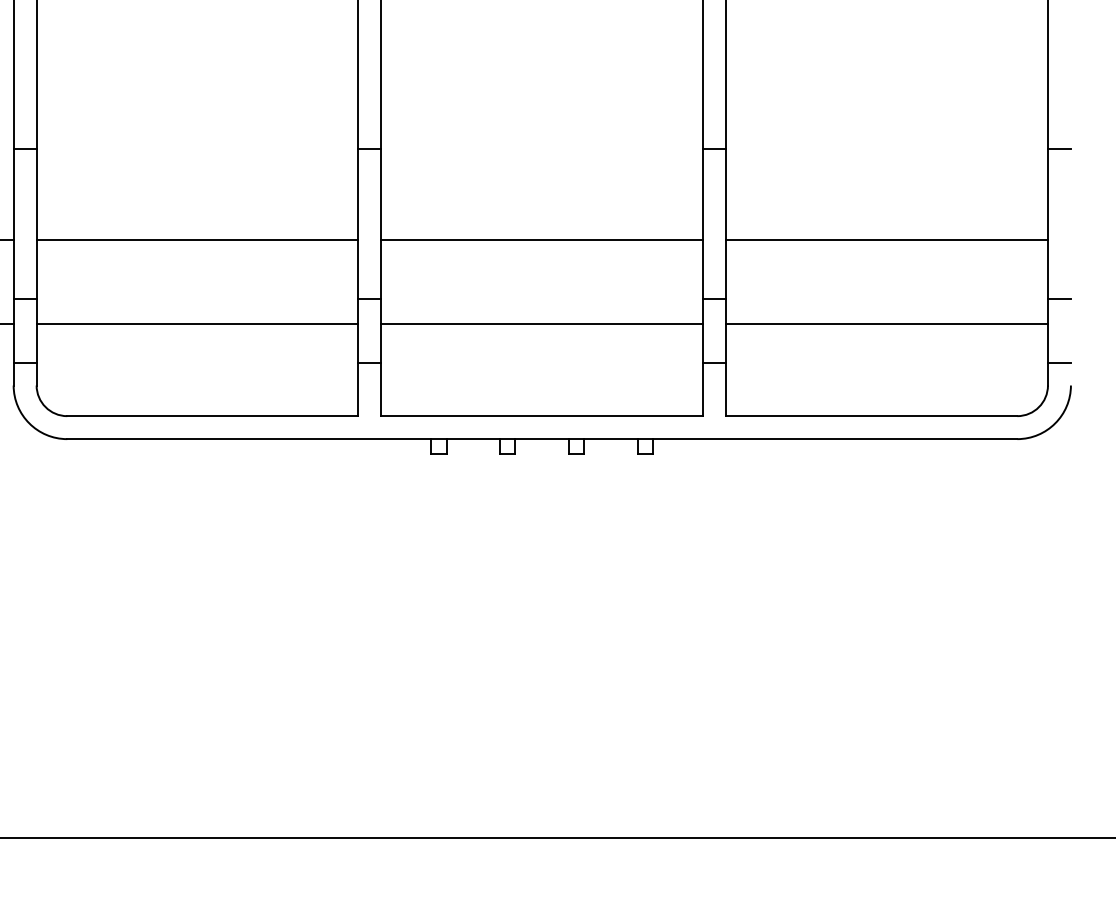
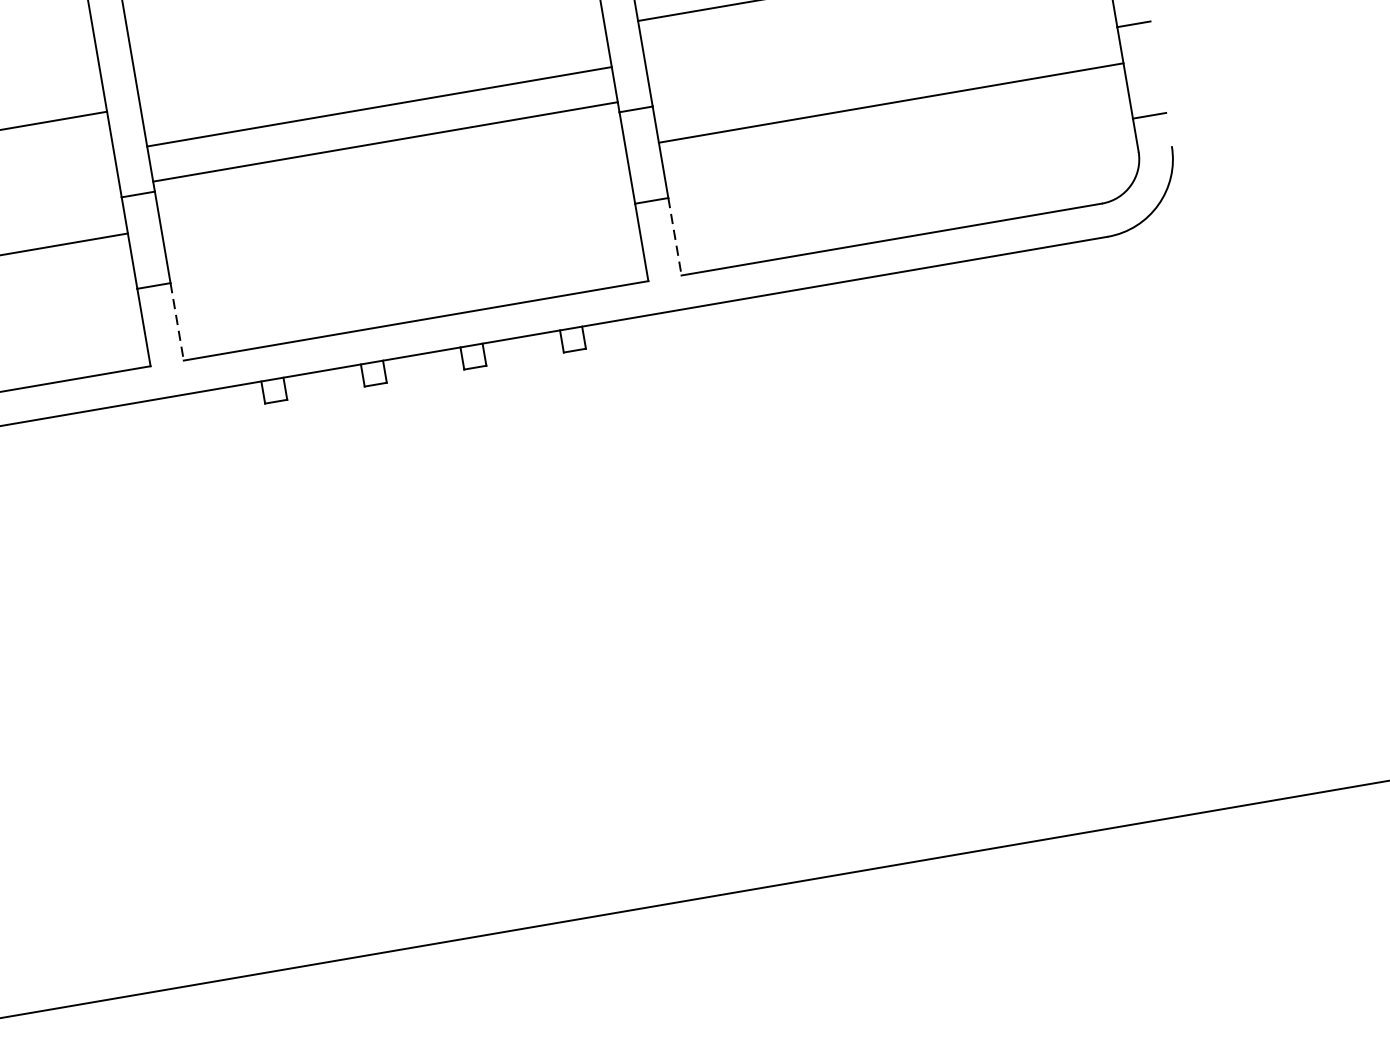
line: (542, 239) -> (379, 106), moved
line: (542, 324) -> (385, 142), moved
line: (381, 389) -> (177, 322), solid -> dashed
line: (726, 389) -> (675, 236), solid -> dashed

